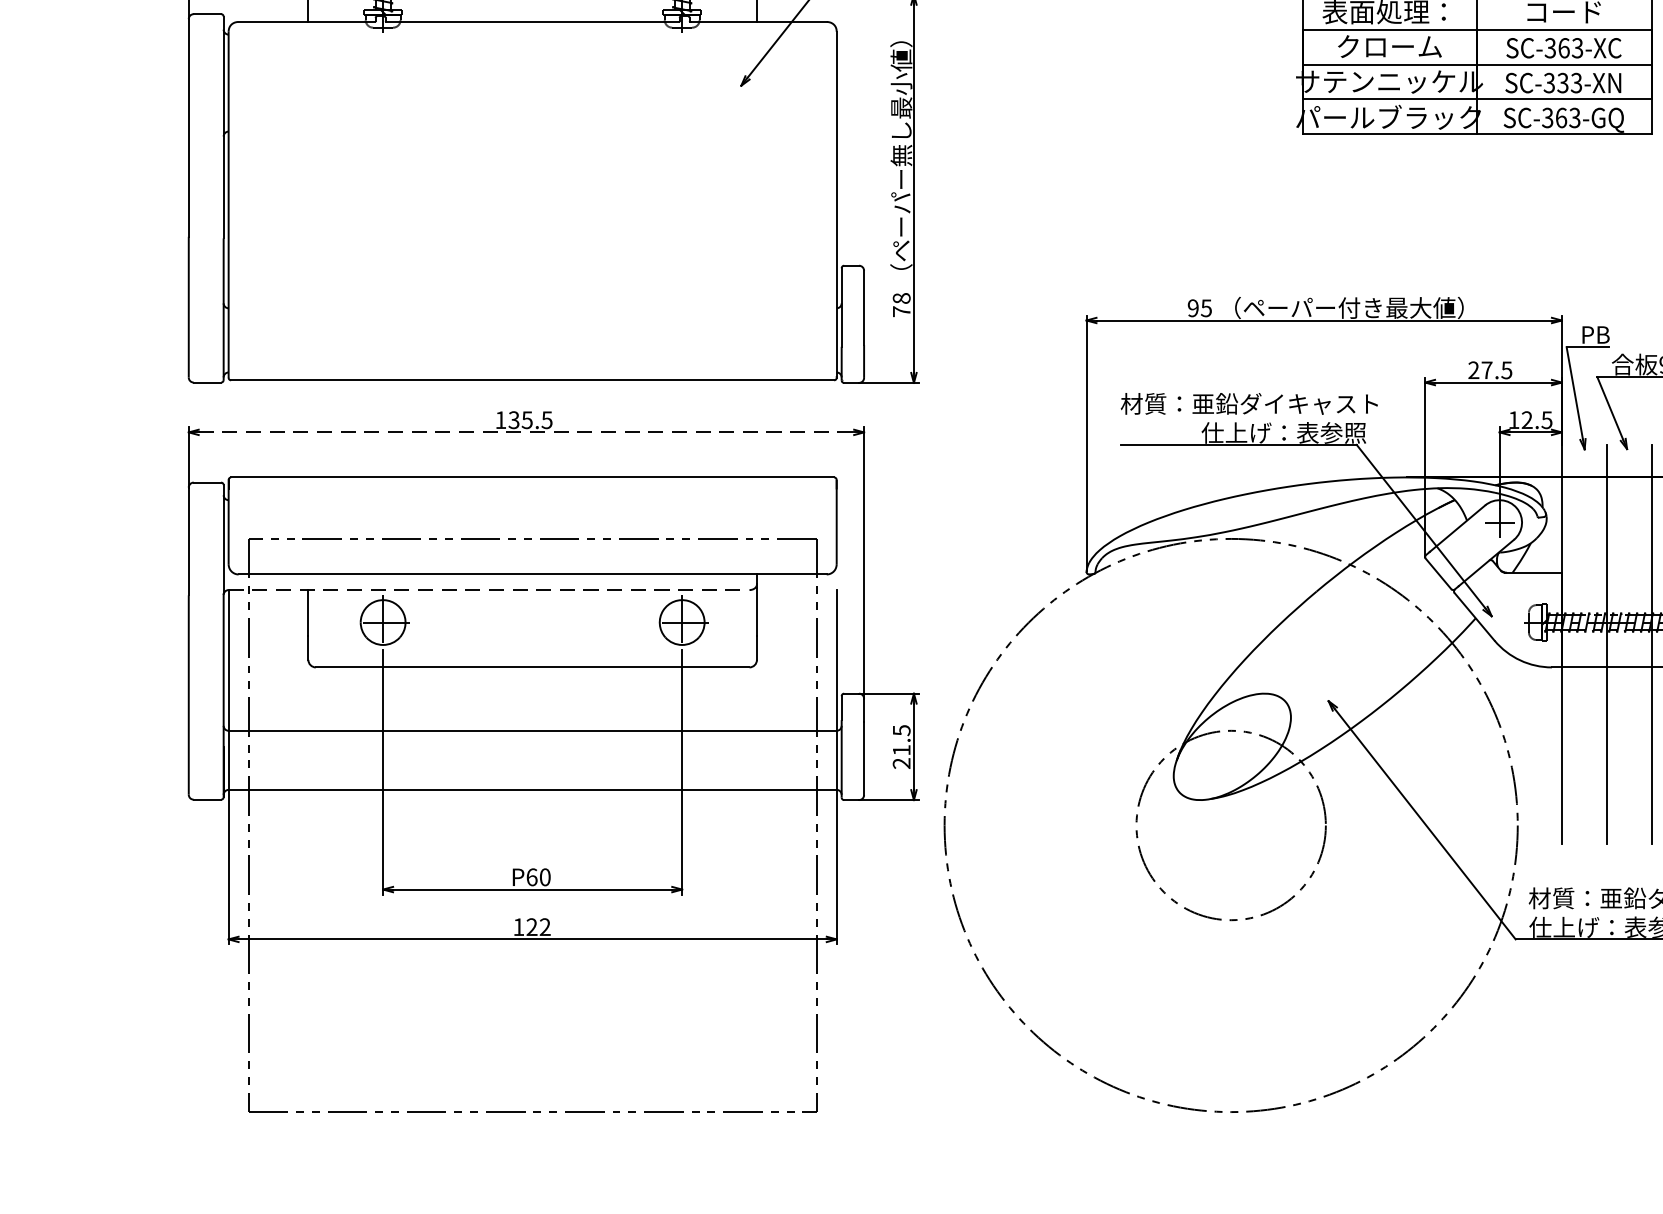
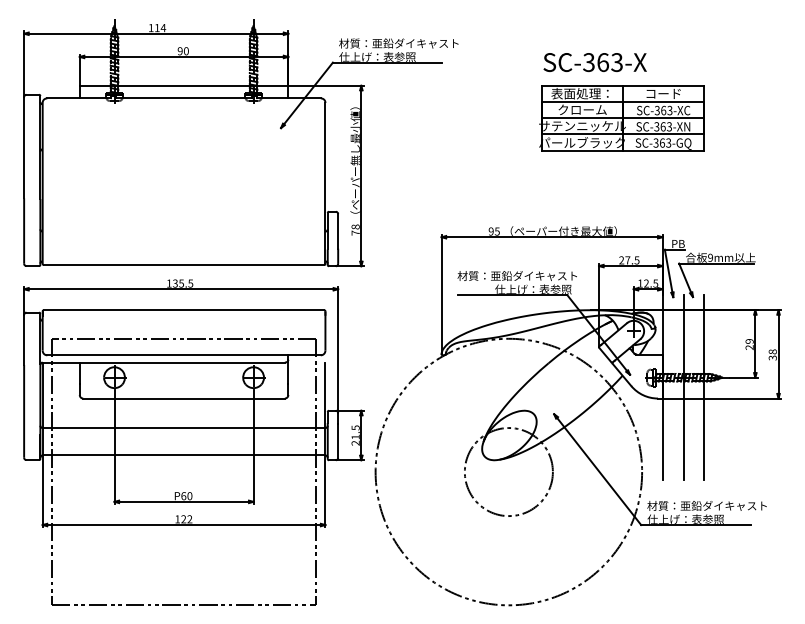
text: (1561, 82) -> (662, 126), SC-333-XN -> SC-363-XN
line: (527, 432) -> (181, 289), dashed -> solid
line: (490, 589) -> (164, 362), dashed -> solid

